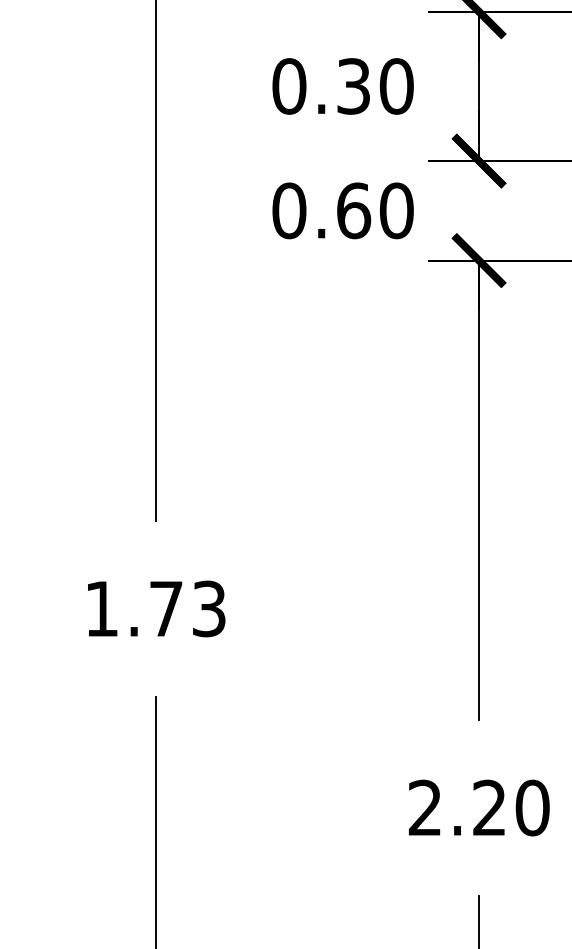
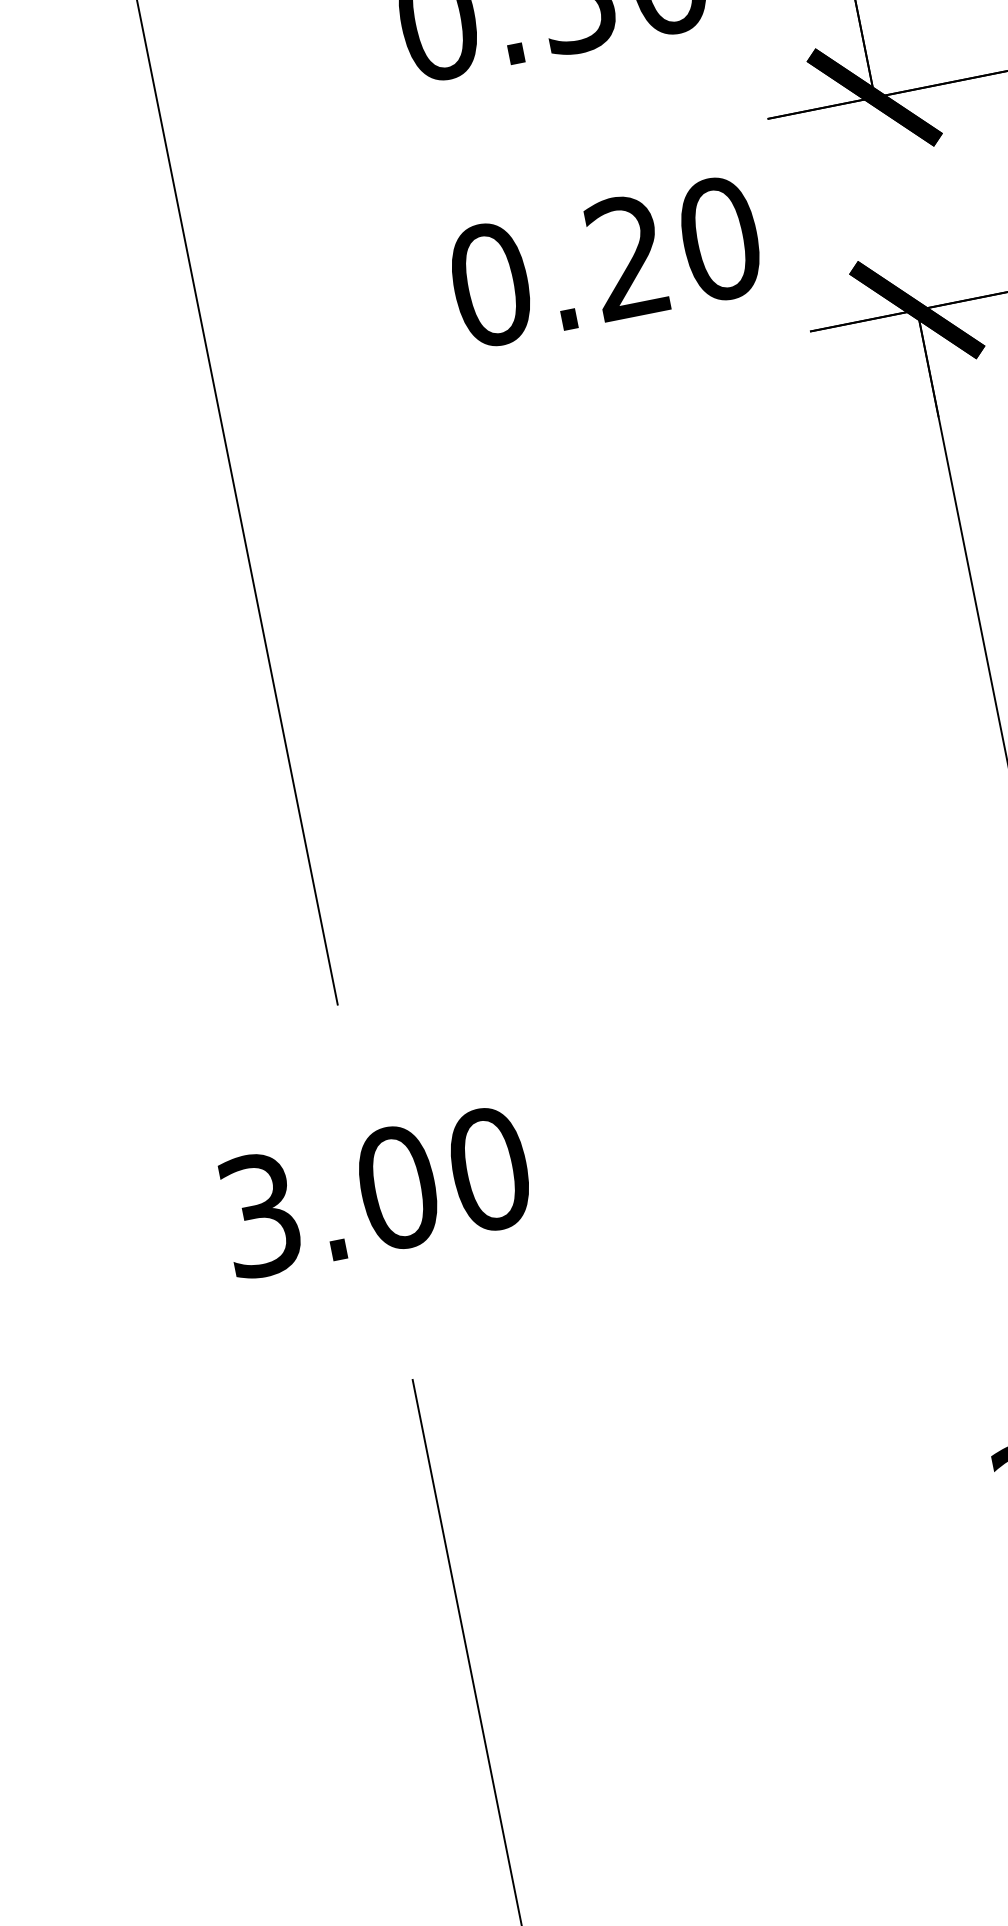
text: (354, 210) -> (629, 256), 0.60 -> 0.20
text: (155, 608) -> (374, 1191), 1.73 -> 3.00

